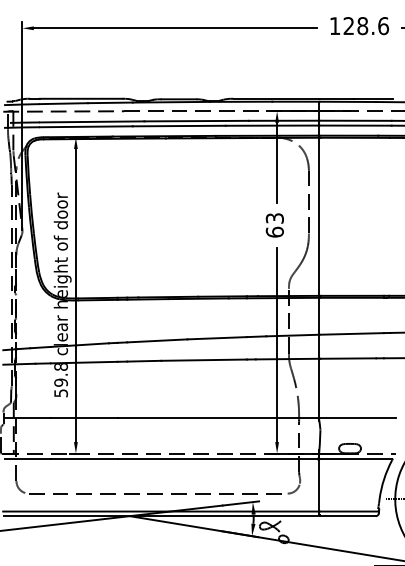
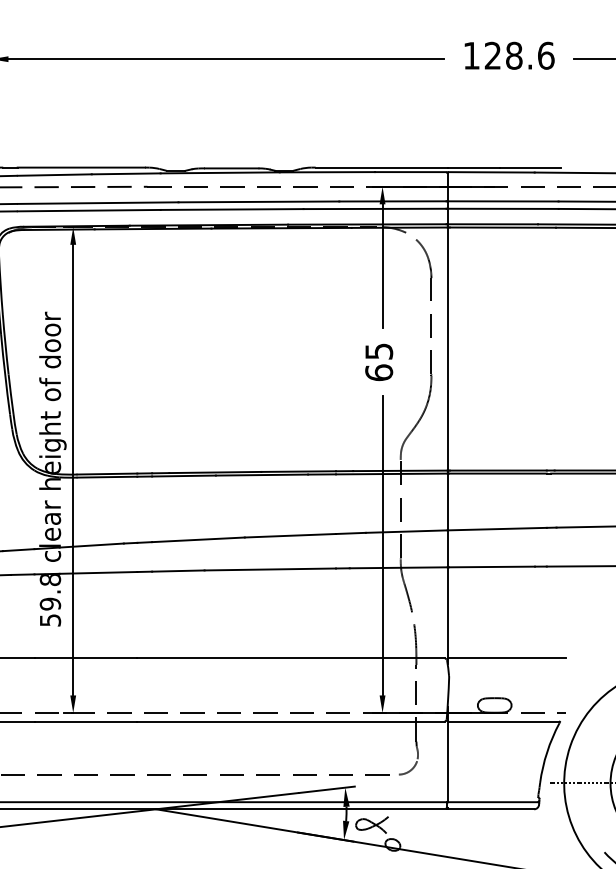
text: (274, 218) -> (378, 351), 63 -> 65

